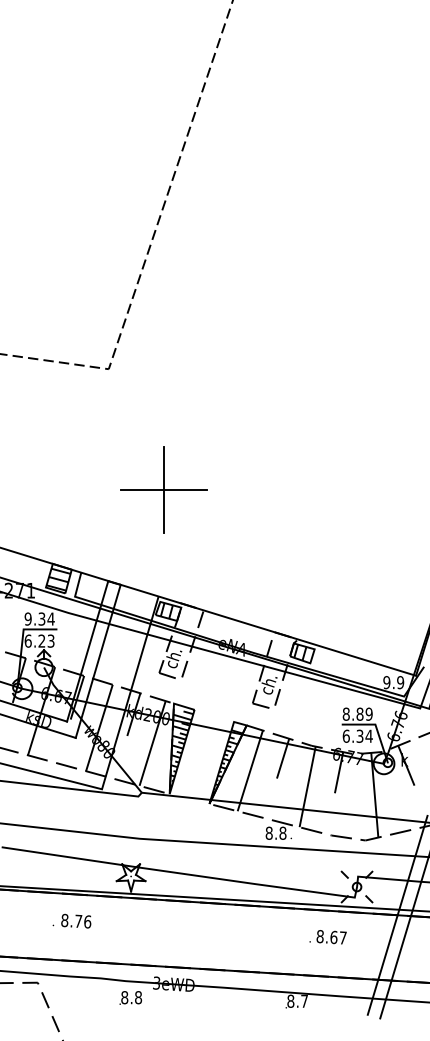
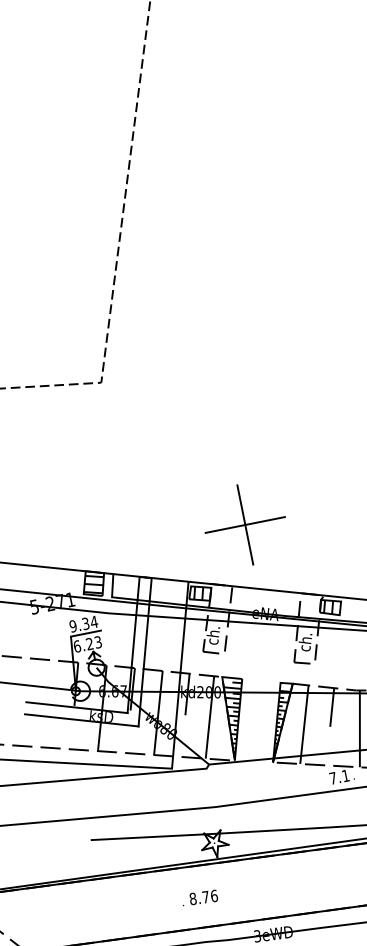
part: (163, 489) -> (244, 524), moved
text: (275, 832) -> (338, 776), 8.8 -> 7.1
text: (71, 920) -> (199, 897), moved

